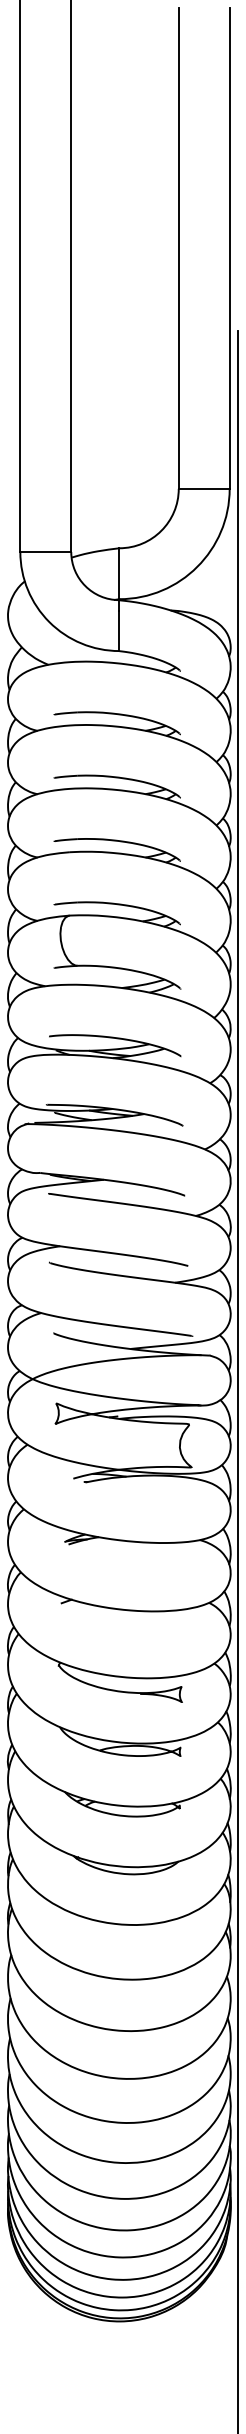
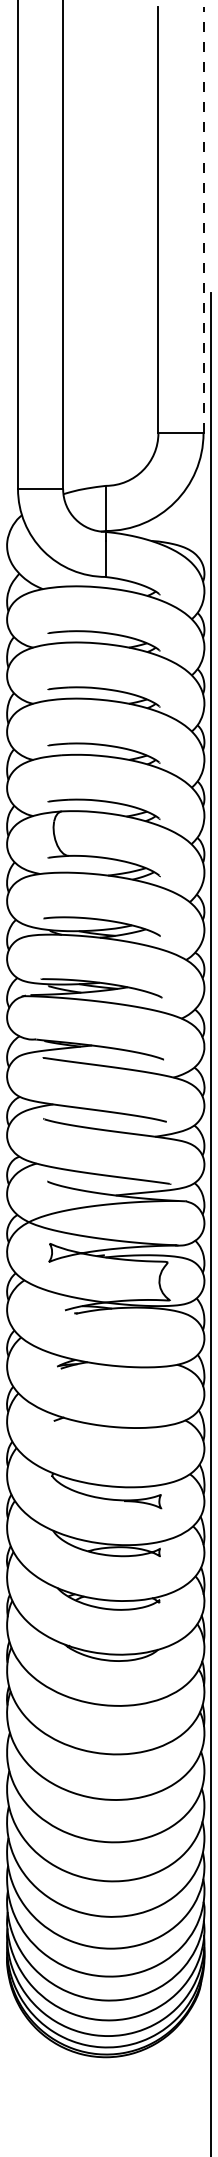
line: (229, 247) -> (203, 219), solid -> dashed

